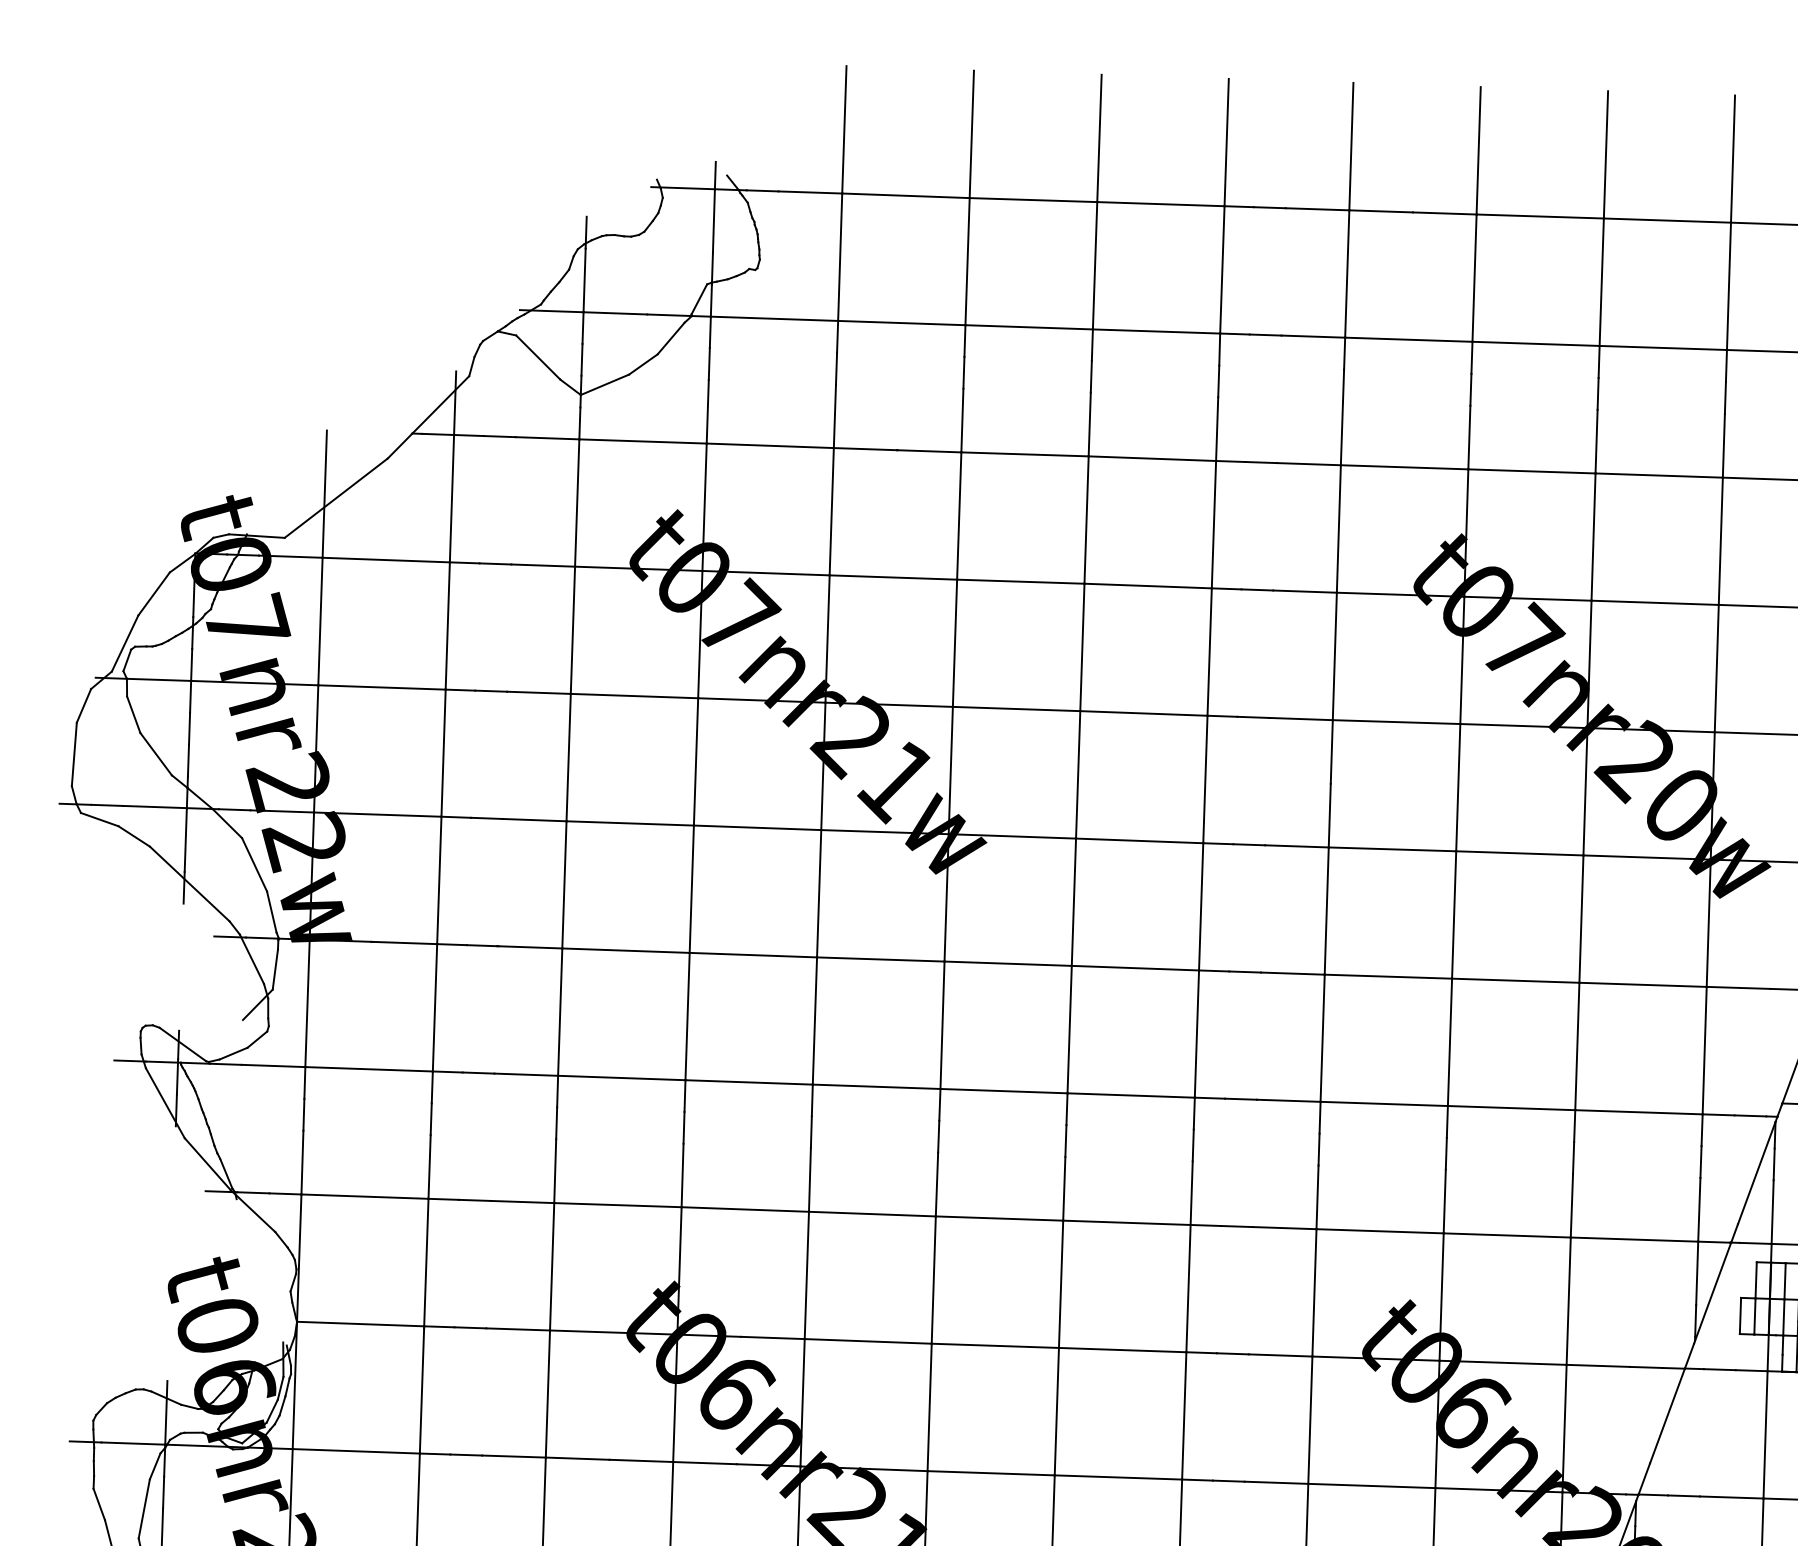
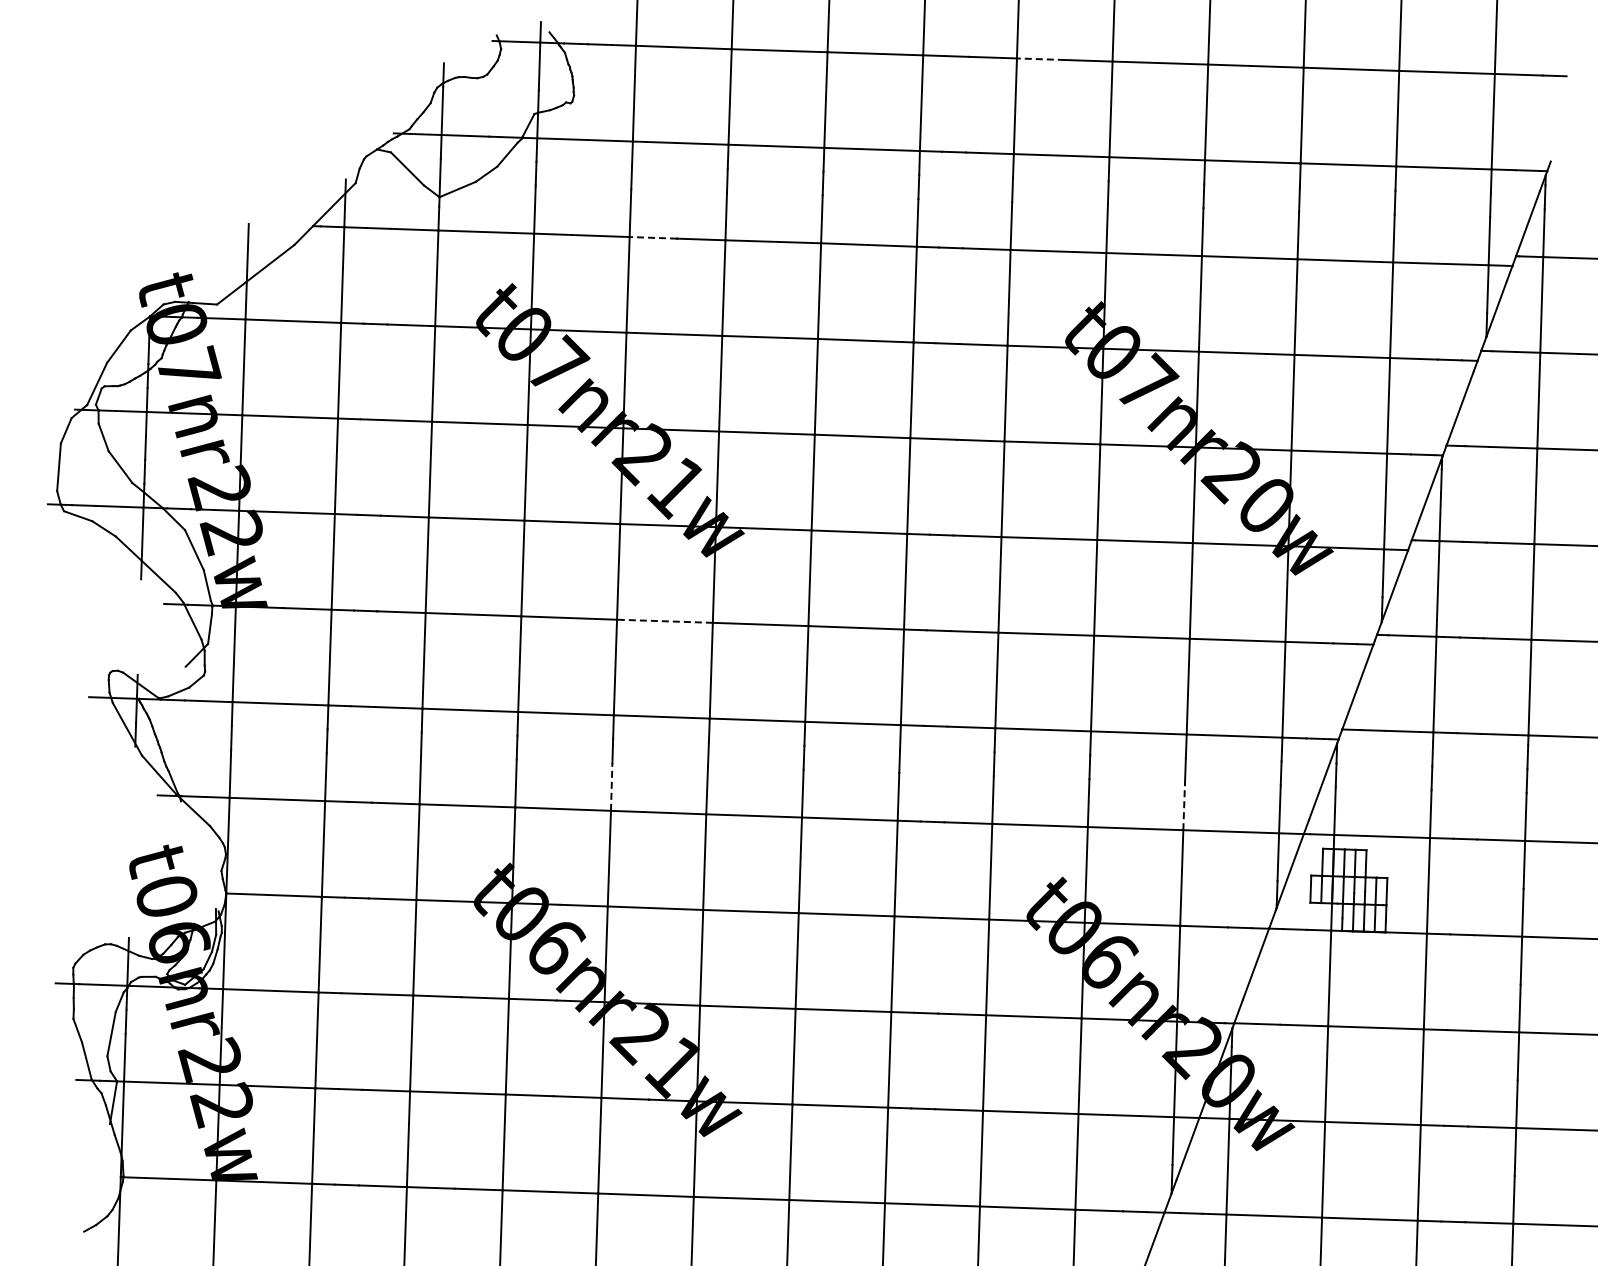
line: (1380, 211) -> (1040, 59), solid -> dashed
line: (865, 448) -> (653, 237), solid -> dashed
line: (880, 959) -> (664, 621), solid -> dashed
line: (809, 1179) -> (611, 786), solid -> dashed
line: (1572, 1206) -> (1184, 806), solid -> dashed

